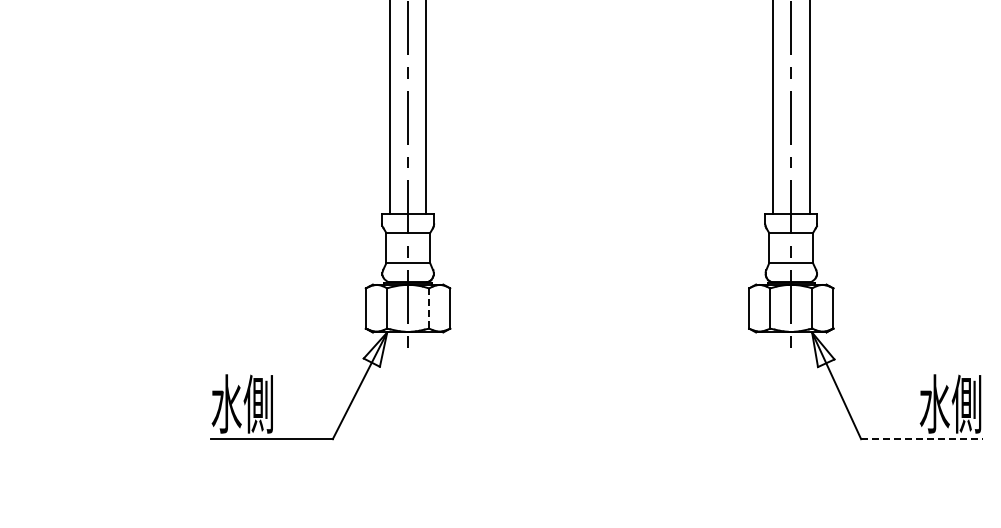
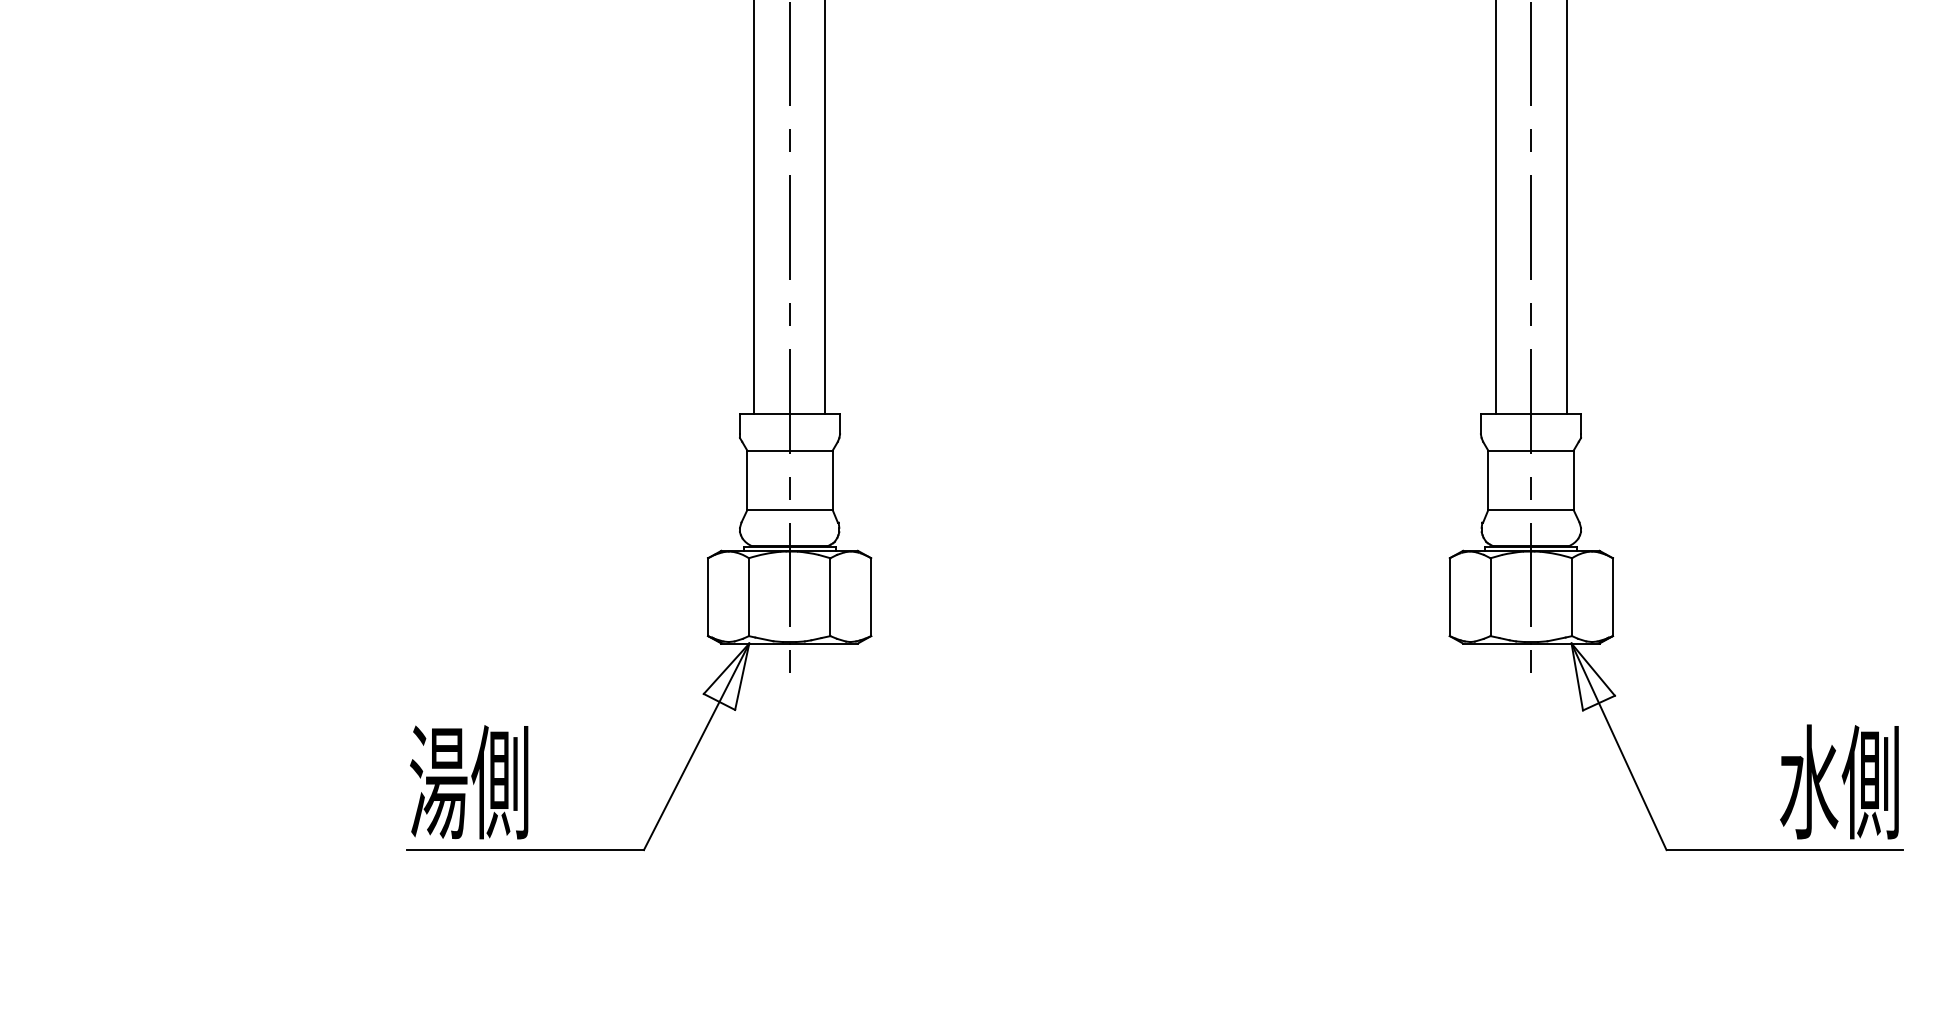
line: (429, 309) -> (831, 599), dashed -> solid
text: (226, 403) -> (438, 780), 水側 -> 湯側
line: (922, 439) -> (1785, 850), dashed -> solid

